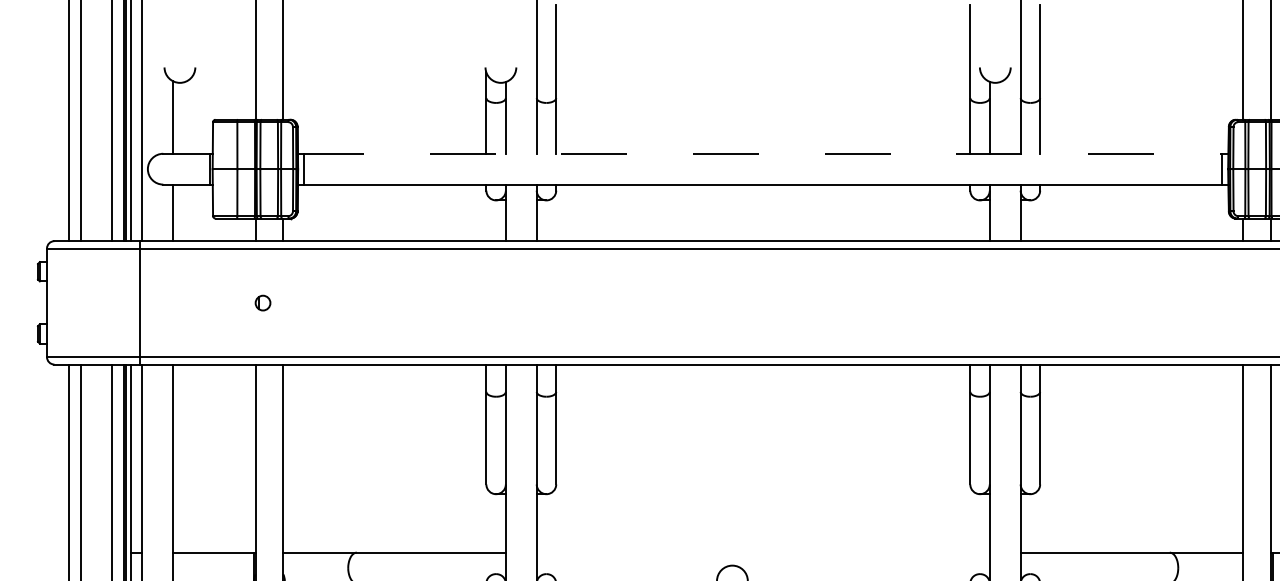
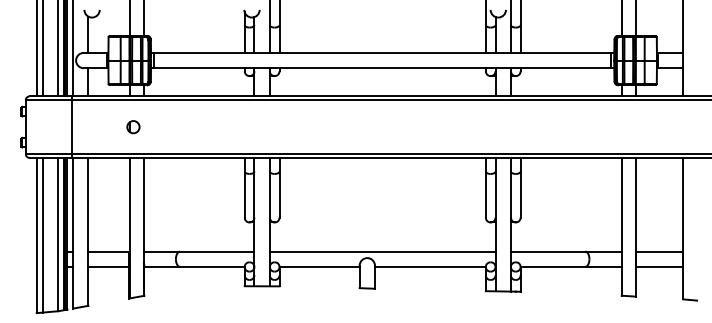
line: (762, 152) -> (382, 52), dashed -> solid
part: (263, 303) -> (133, 127), size x1.67
line: (762, 552) -> (382, 251), added

